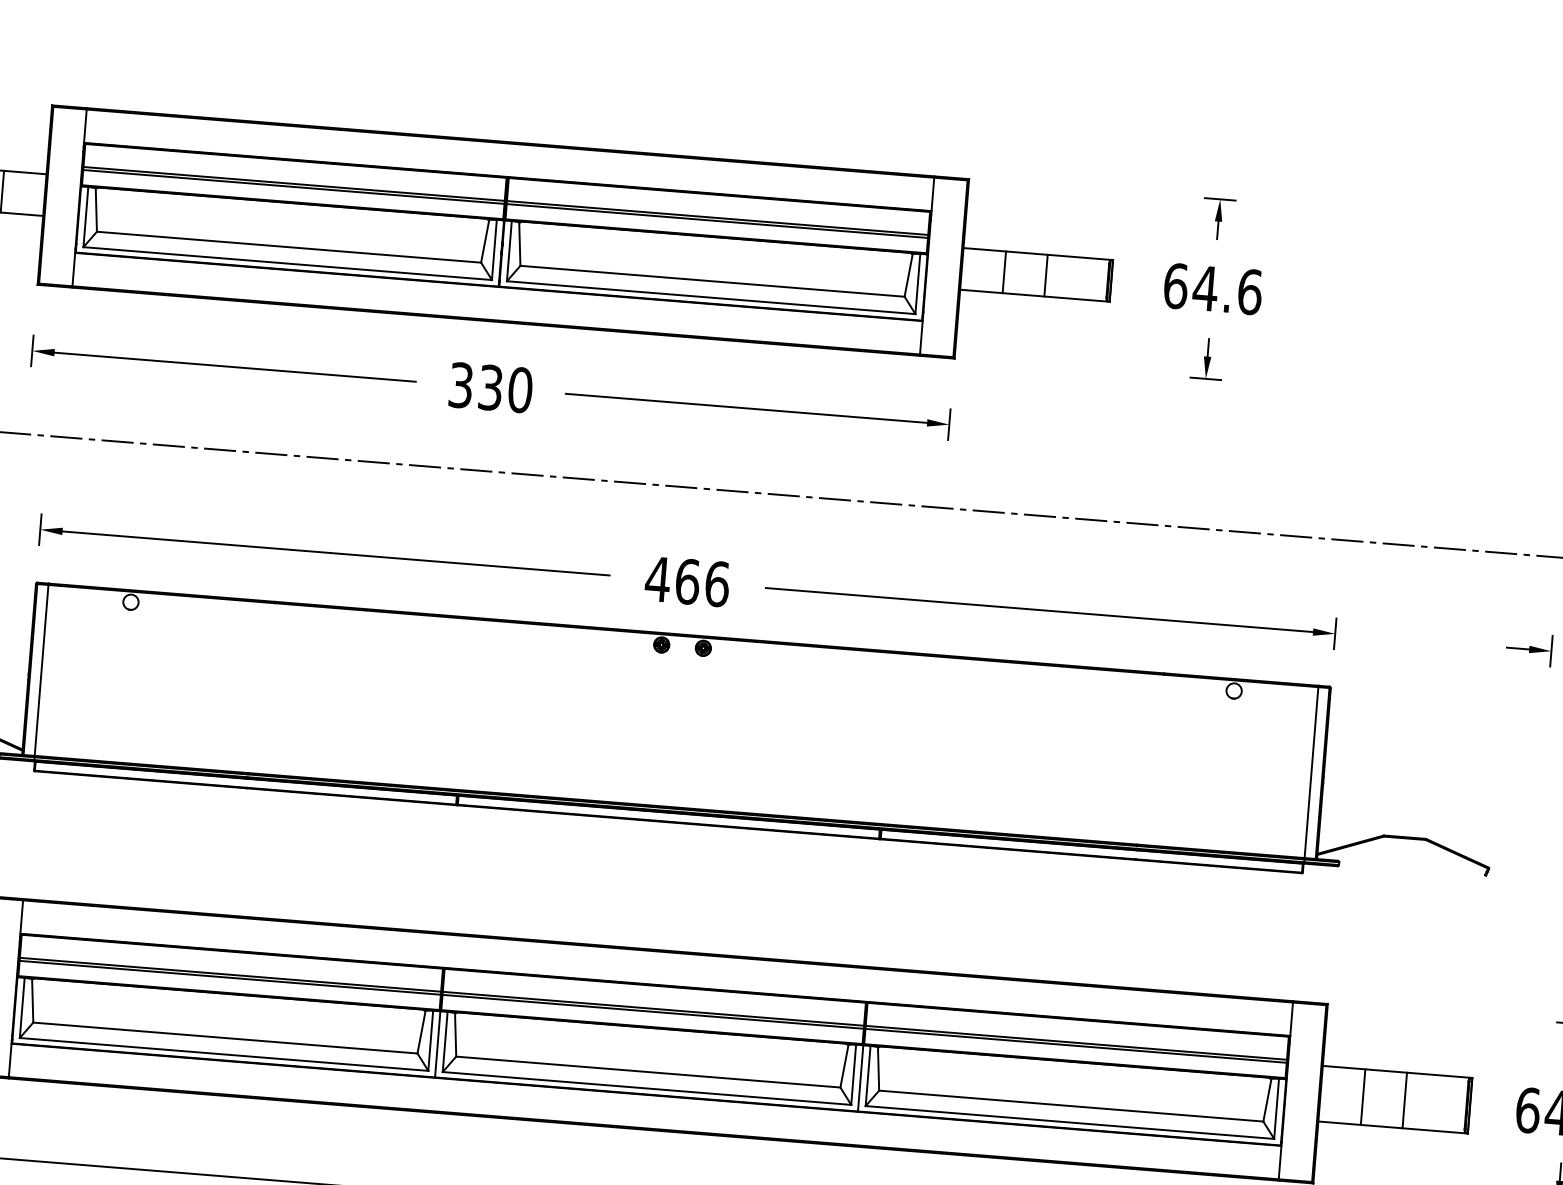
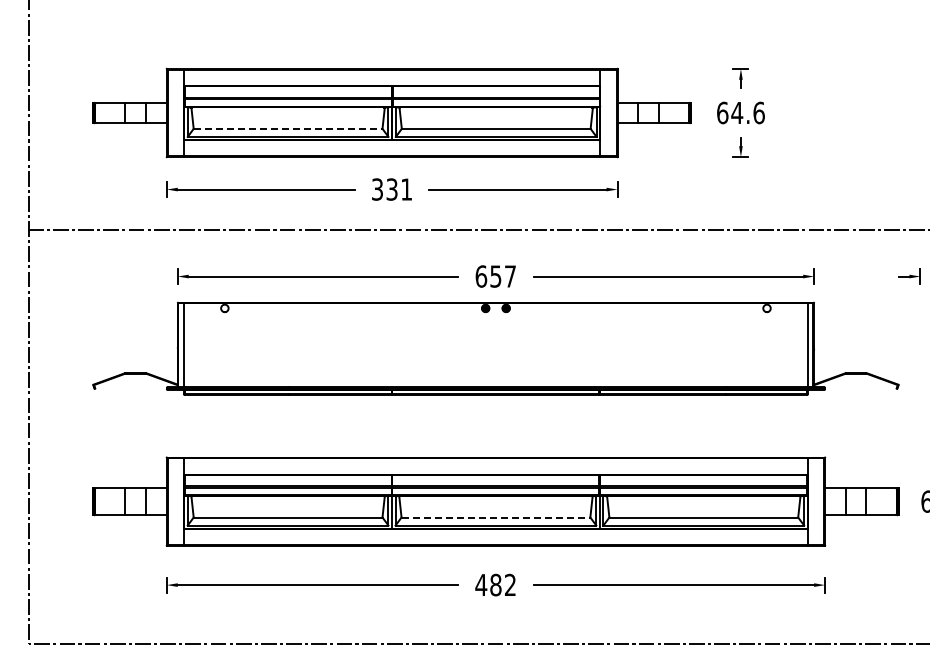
line: (289, 246) -> (288, 128), solid -> dashed
text: (520, 389) -> (406, 189), 330 -> 331
text: (686, 581) -> (495, 276), 466 -> 657
line: (649, 1072) -> (496, 517), solid -> dashed

